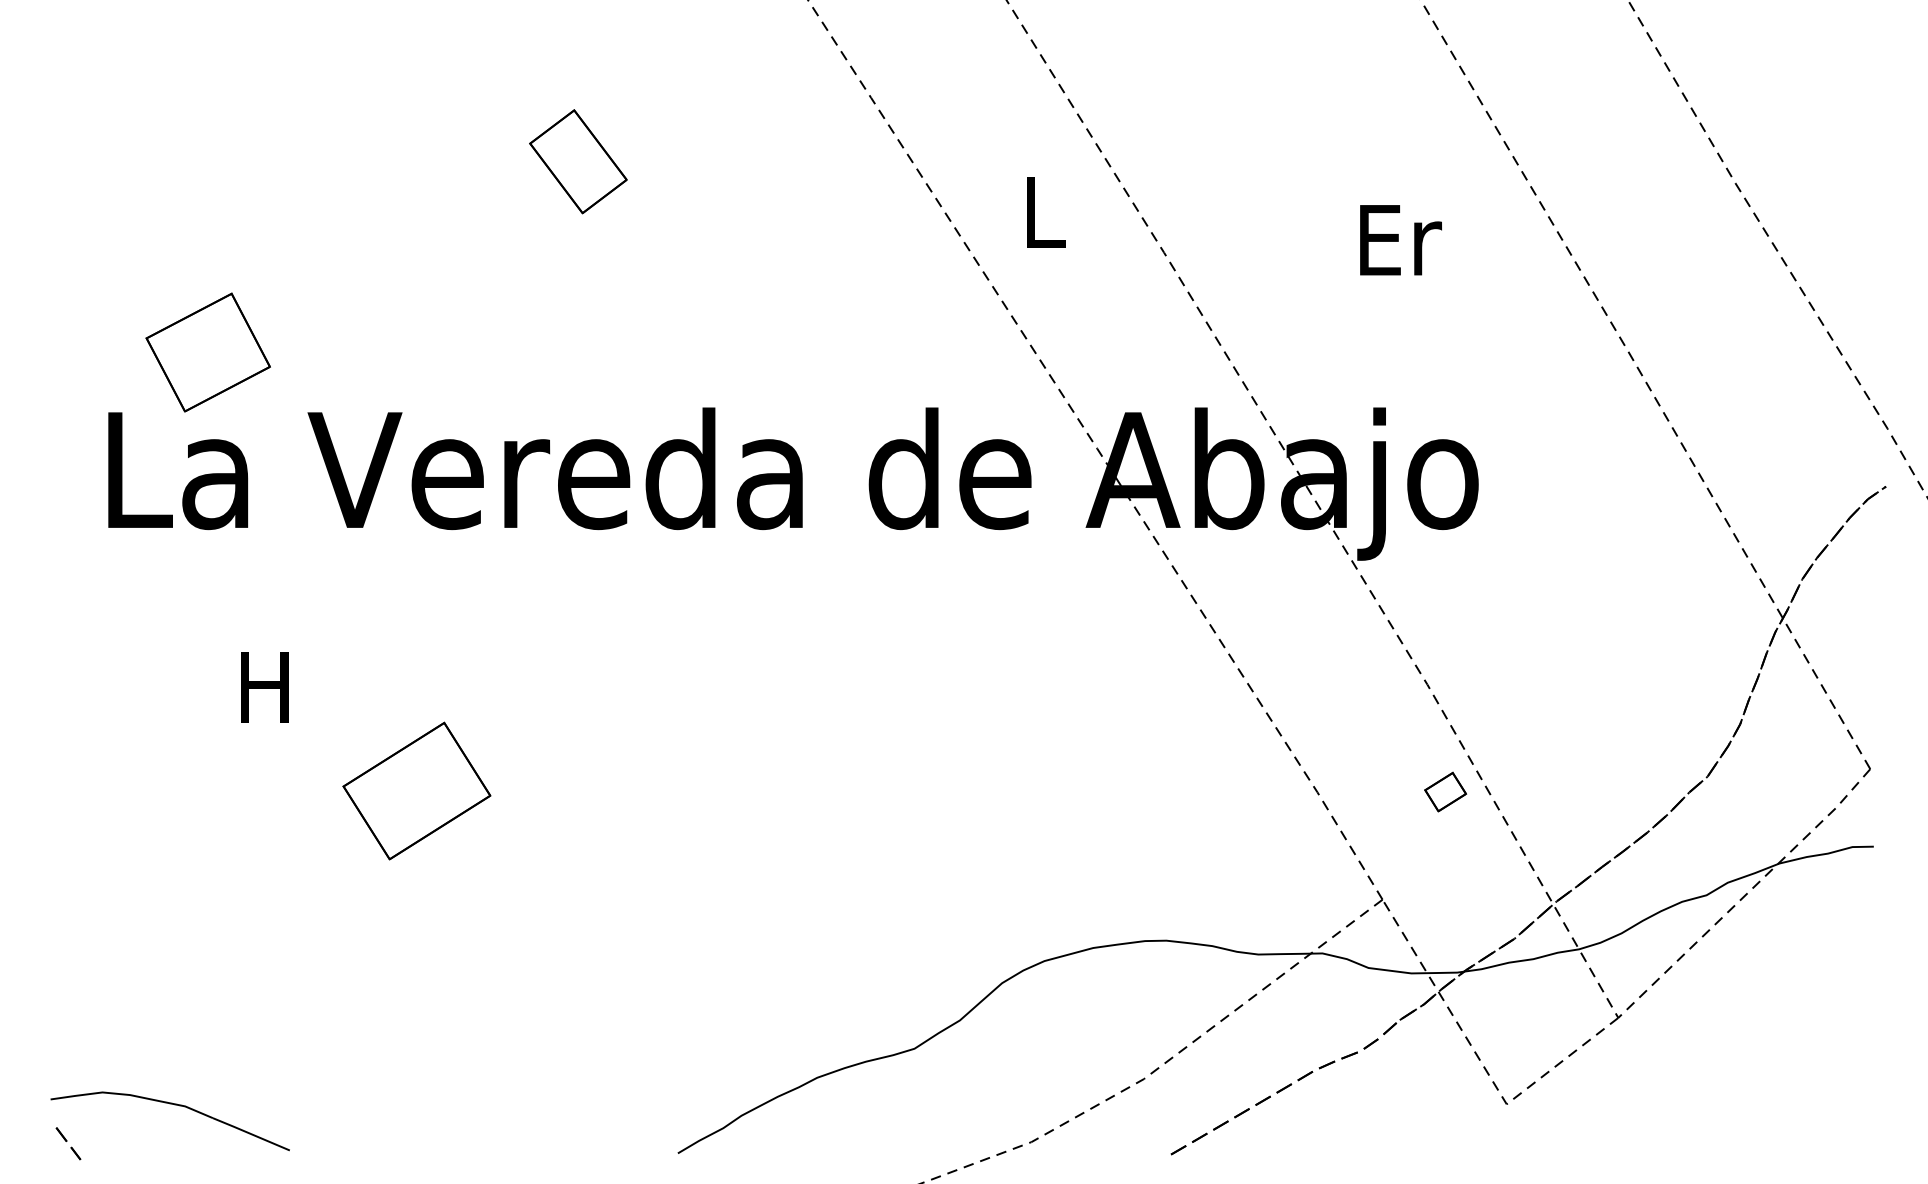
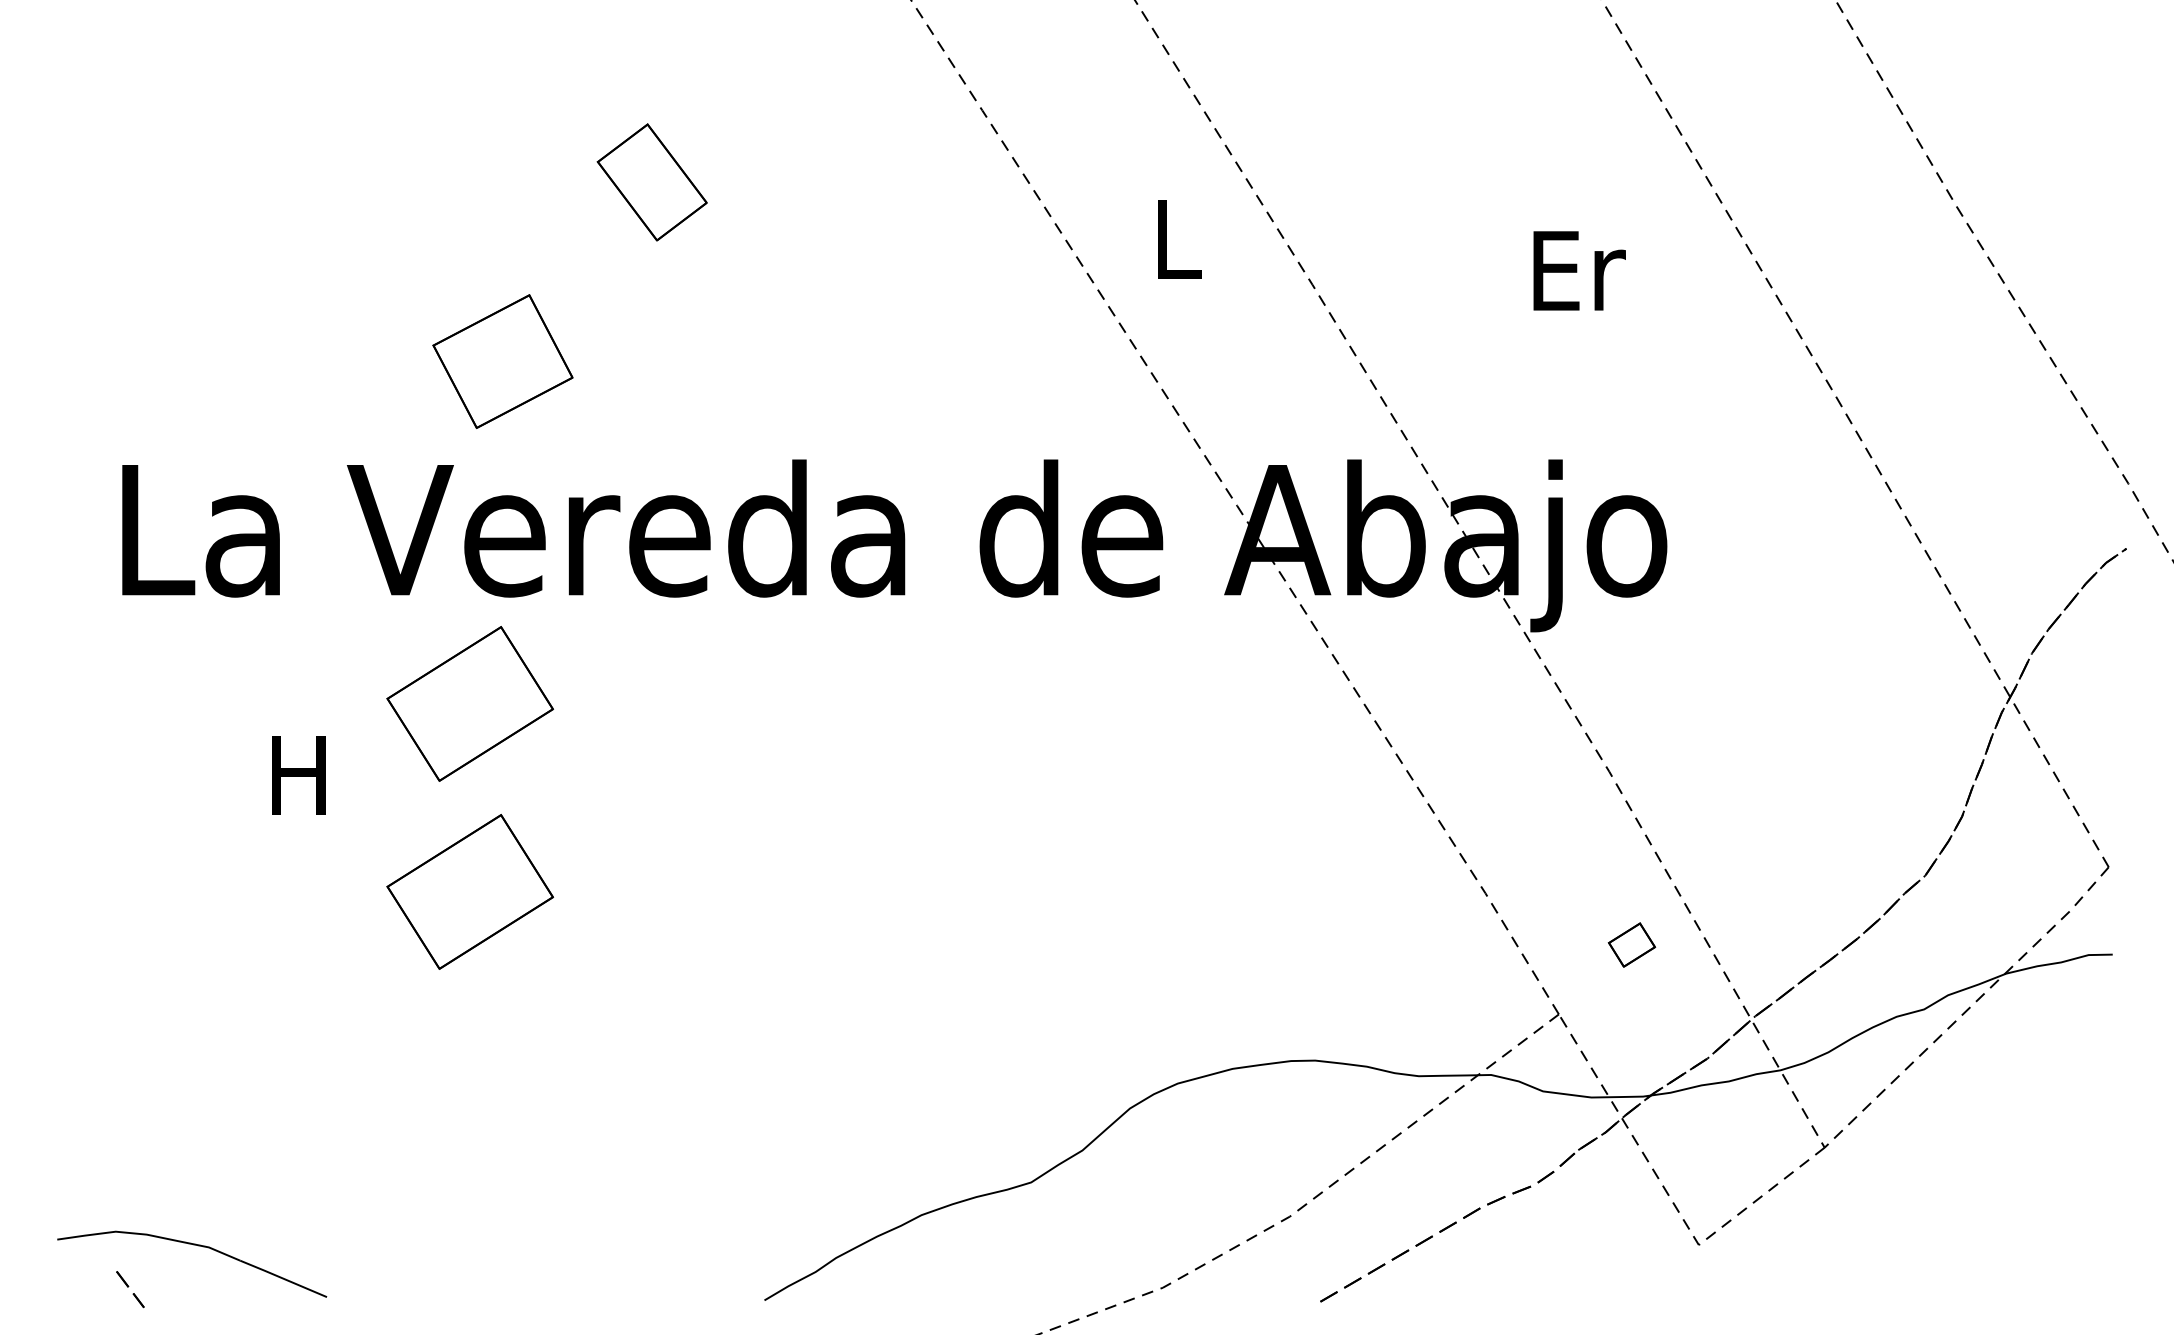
part: (207, 352) -> (502, 361), moved
part: (416, 623) -> (469, 703), added
part: (1445, 791) -> (1631, 944), moved
line: (66, 1141) -> (128, 1287), moved

